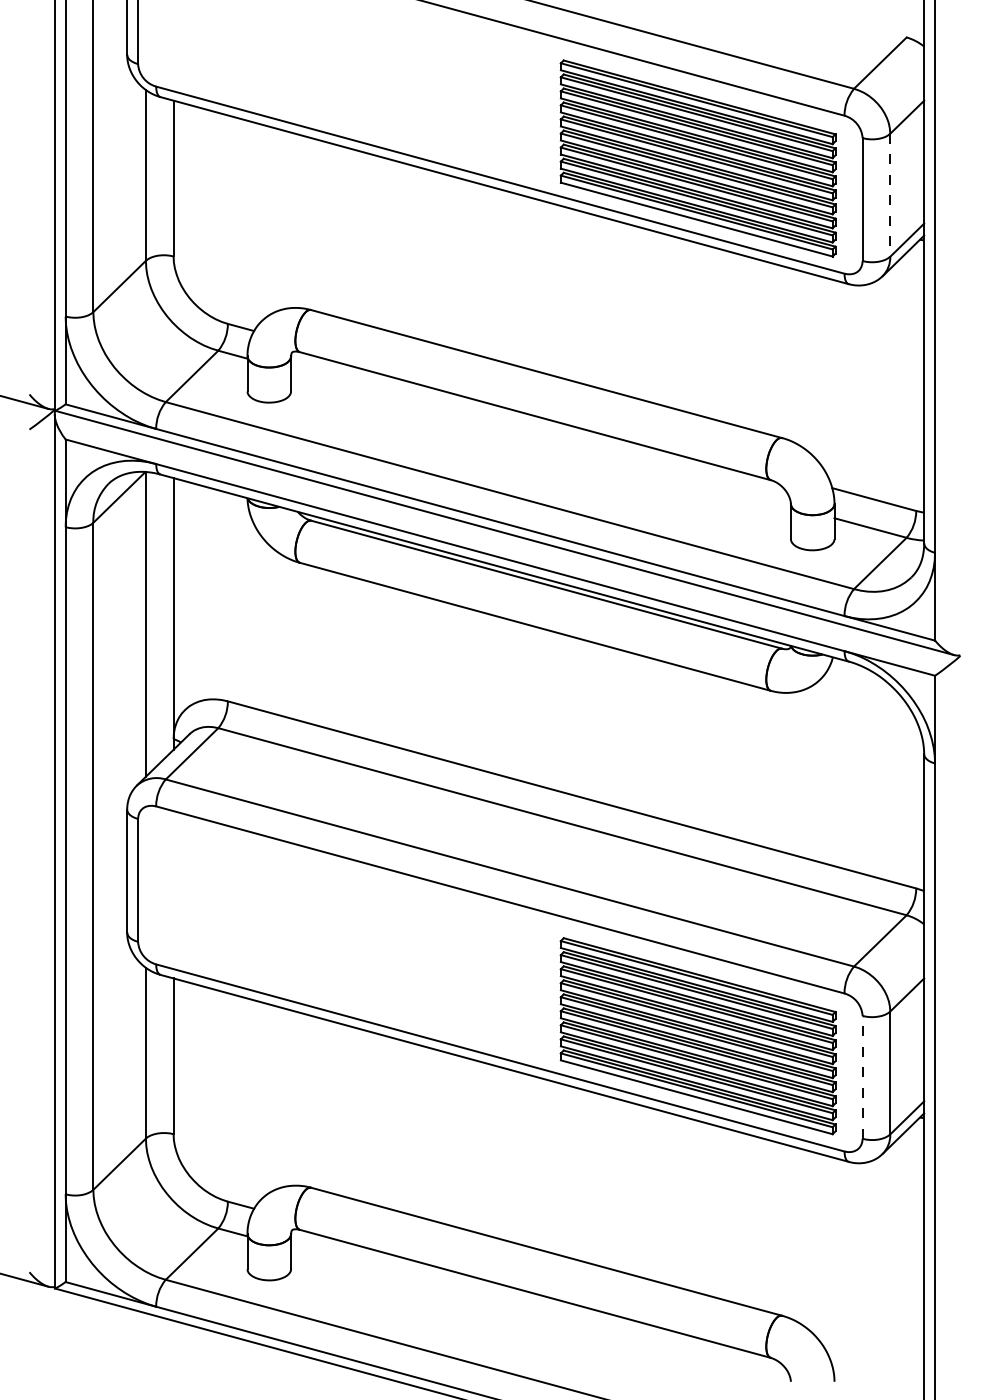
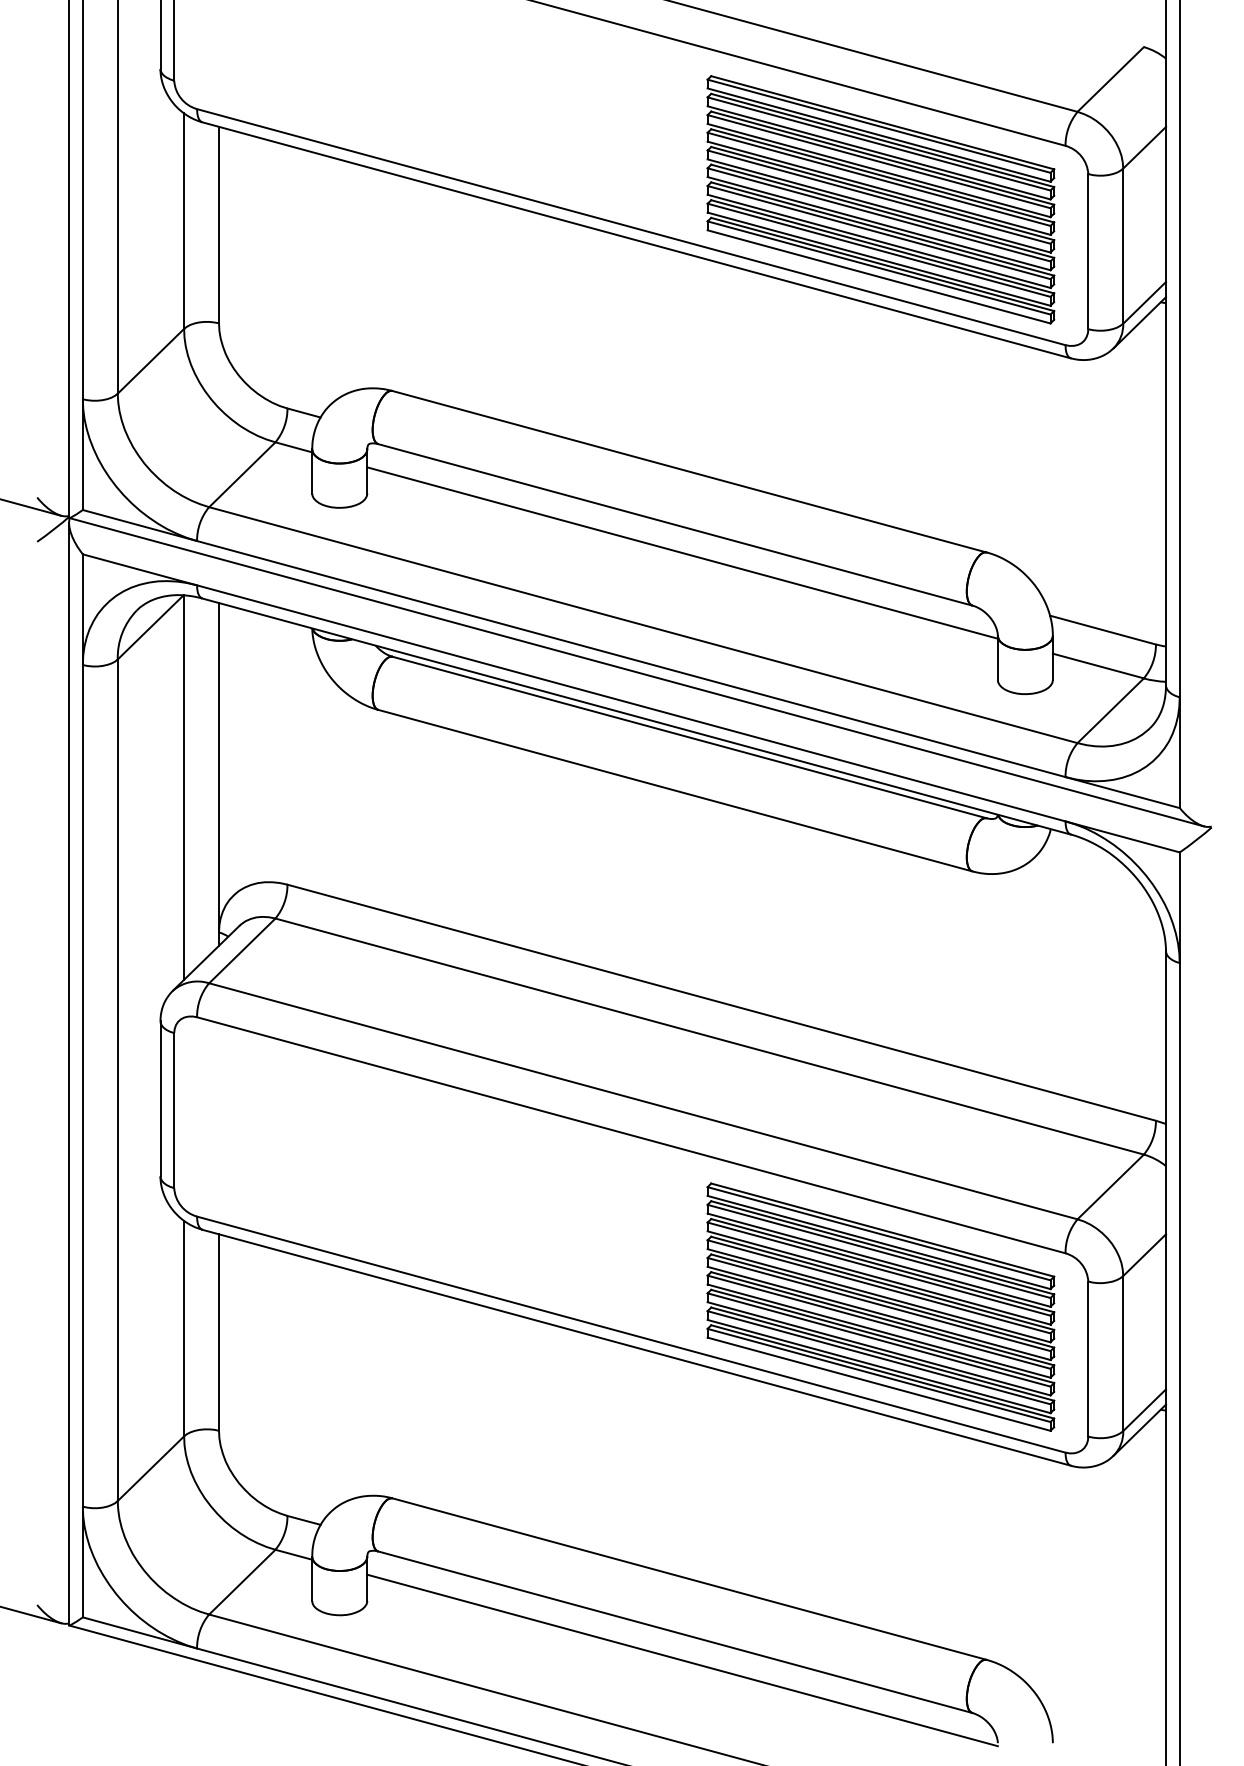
line: (890, 195) -> (1123, 246), dashed -> solid
line: (540, 438) -> (682, 552), added
line: (862, 1077) -> (1088, 1359), dashed -> solid
line: (540, 1316) -> (682, 1660), added

